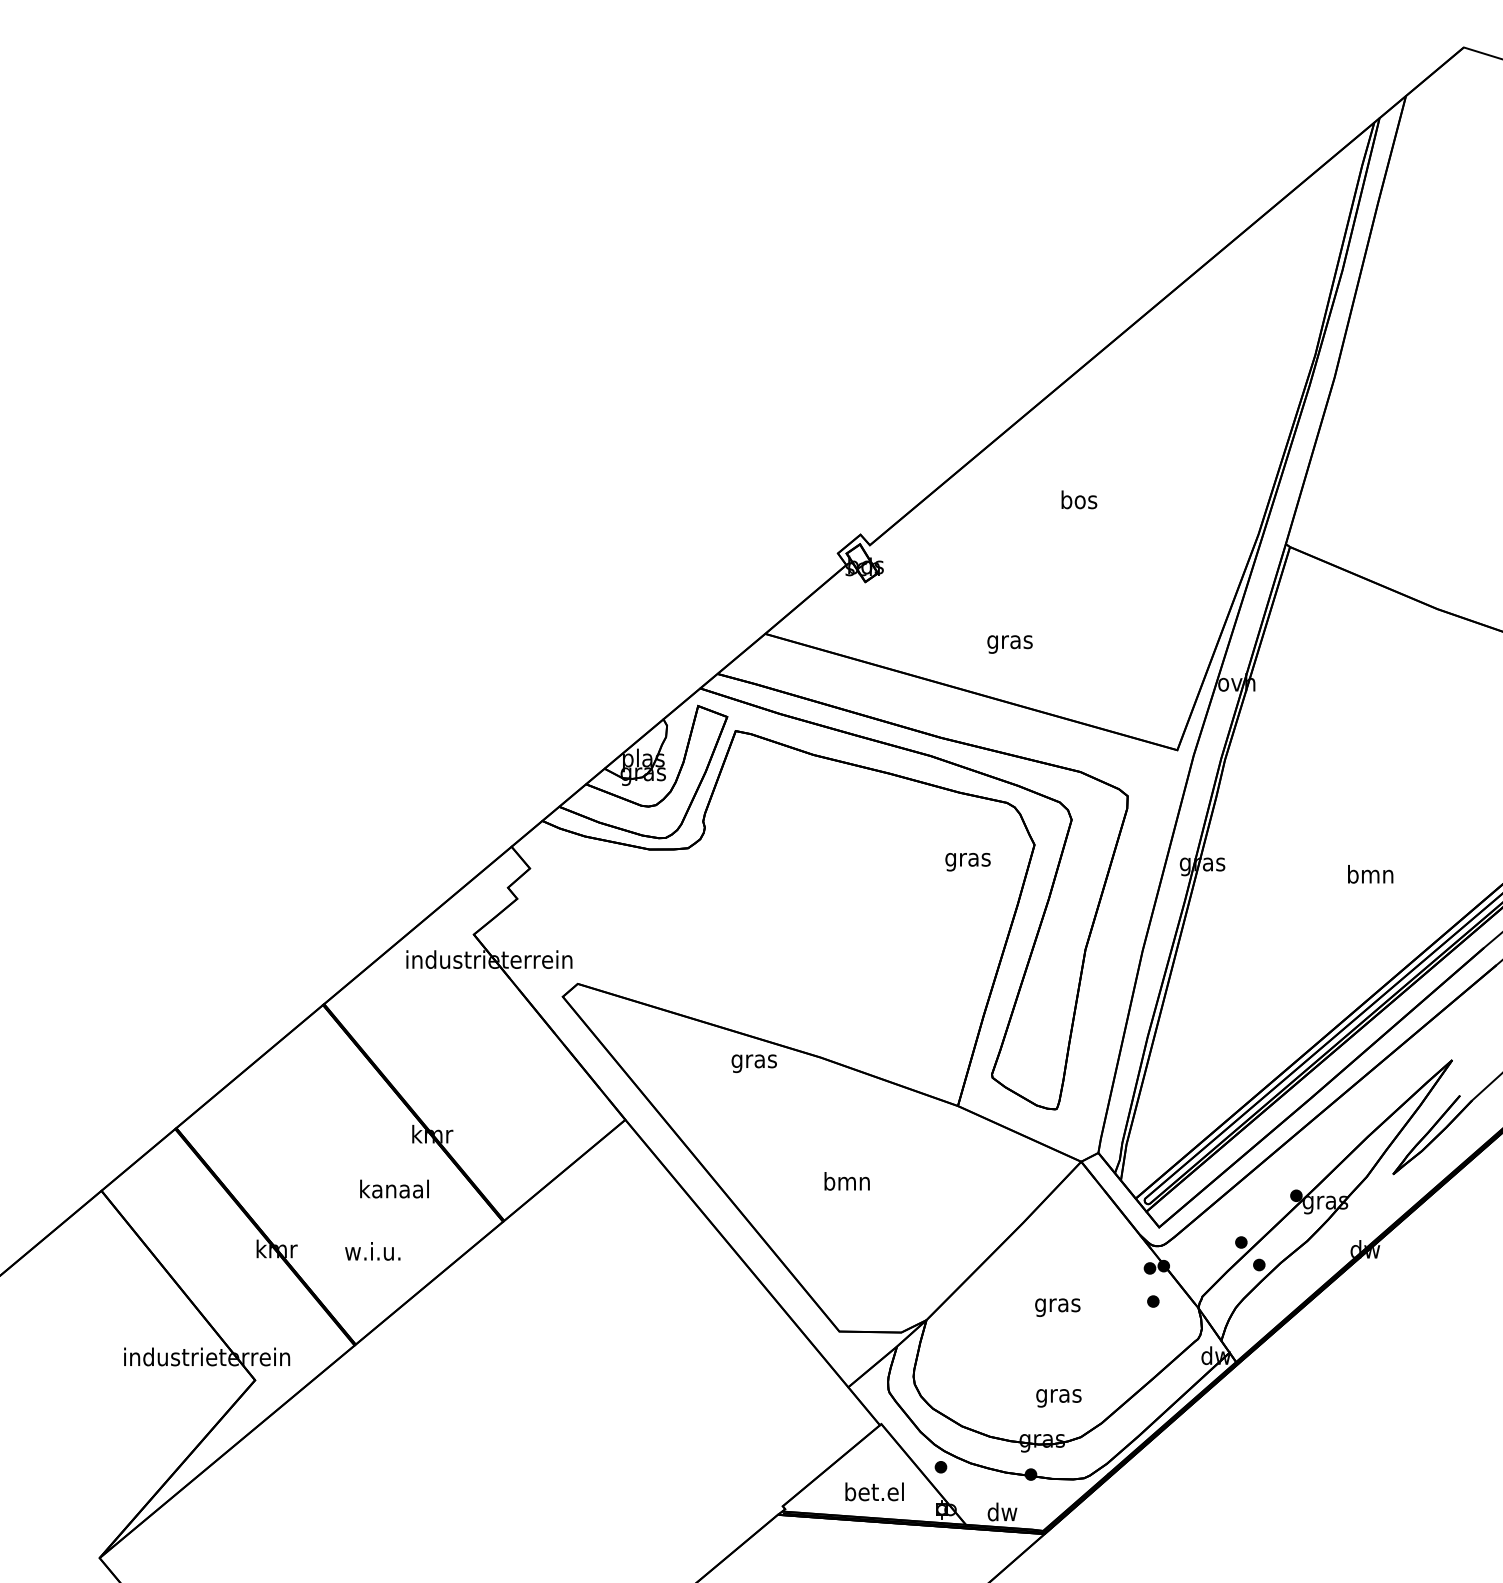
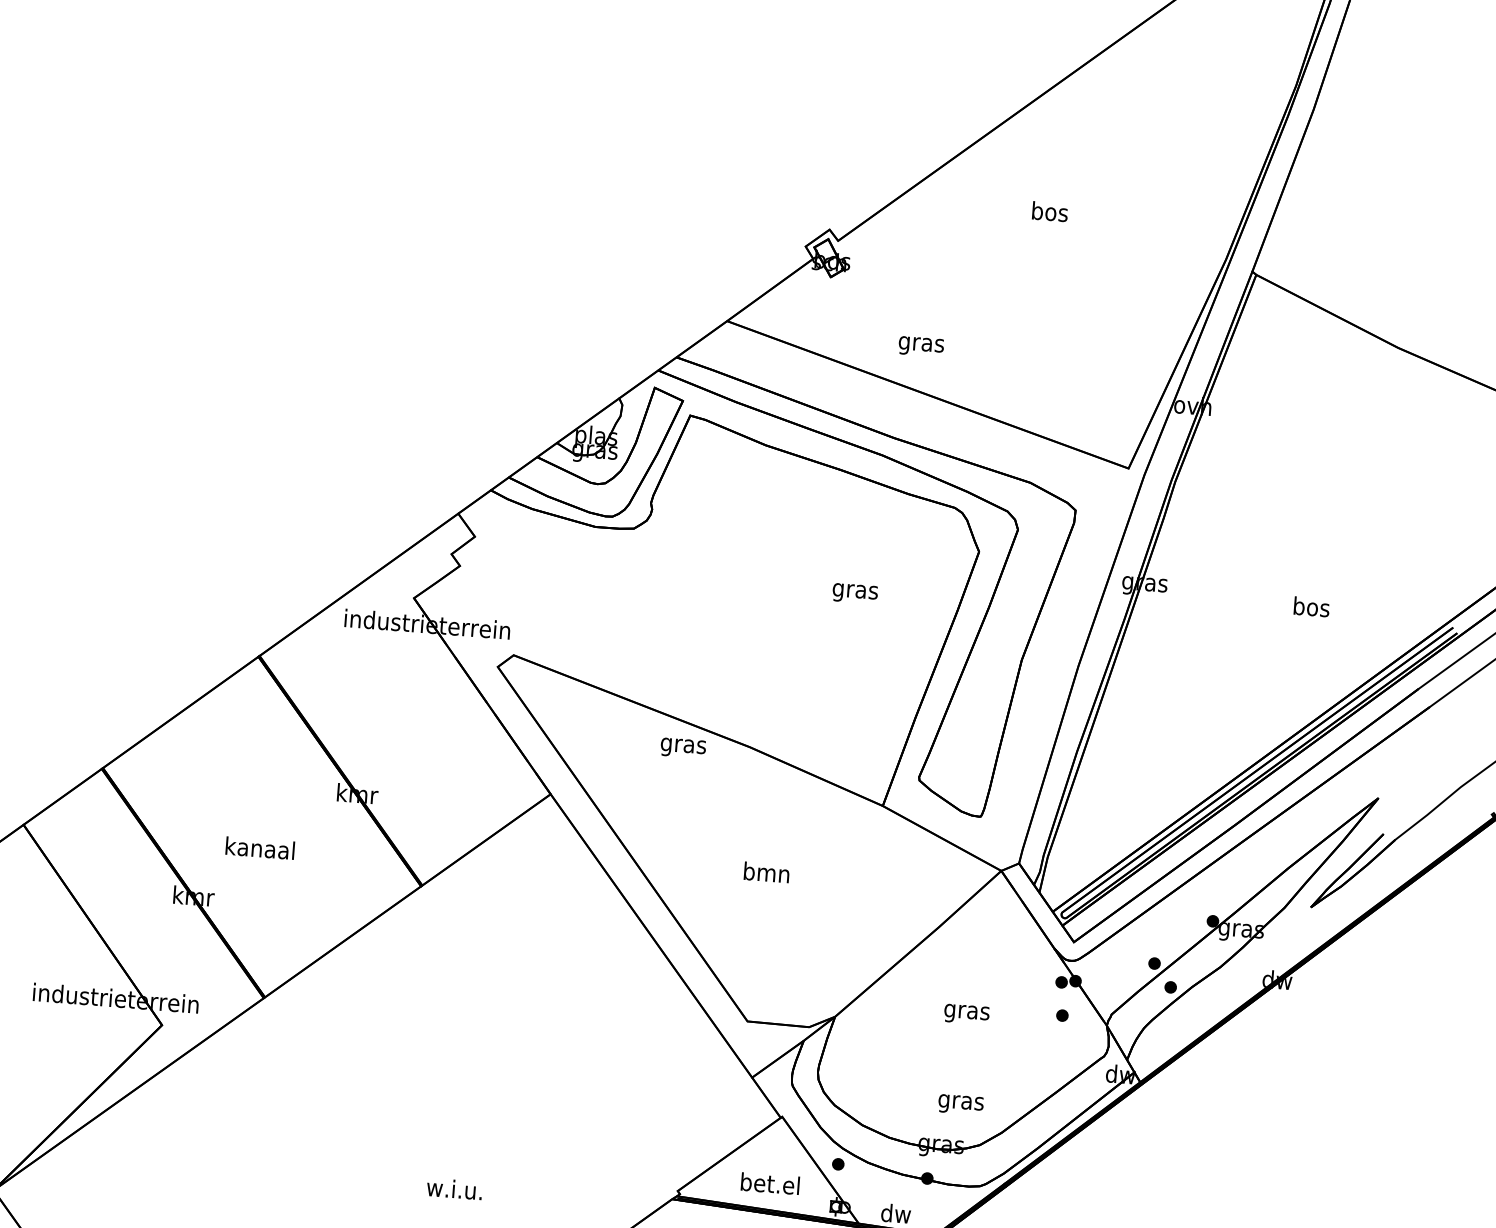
text: (1009, 644) -> (920, 346), moved
text: (967, 862) -> (854, 593), moved
text: (1370, 874) -> (1311, 607), bmn -> bos
text: (394, 1188) -> (260, 847), moved
text: (372, 1251) -> (454, 1189), moved

